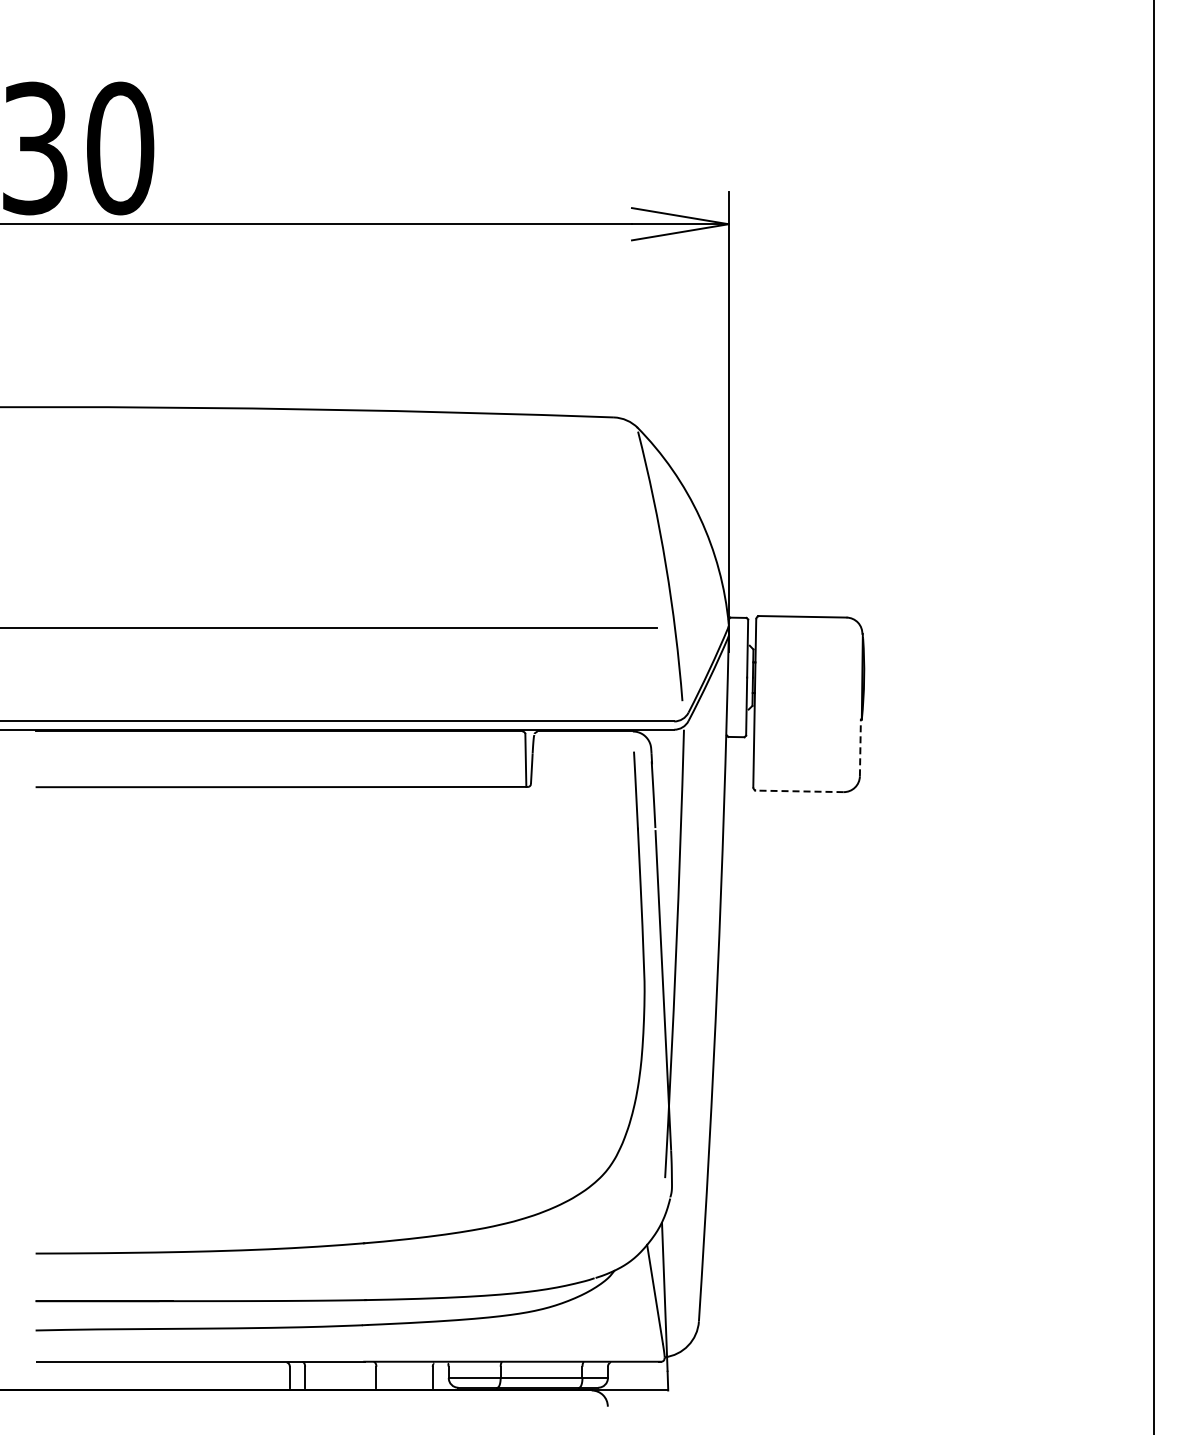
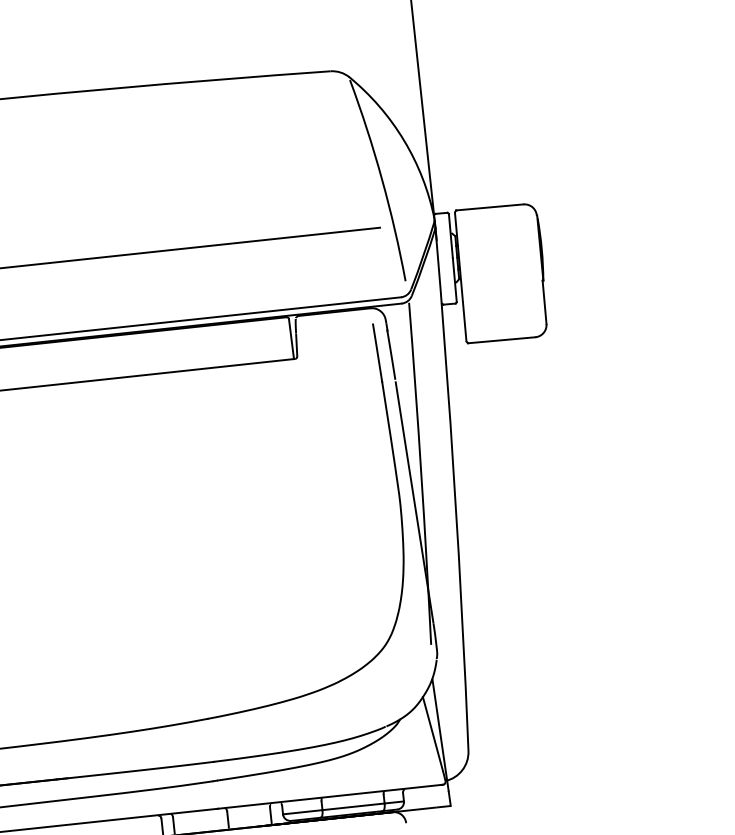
line: (860, 747) -> (544, 301), dashed -> solid
line: (798, 791) -> (501, 340), dashed -> solid

